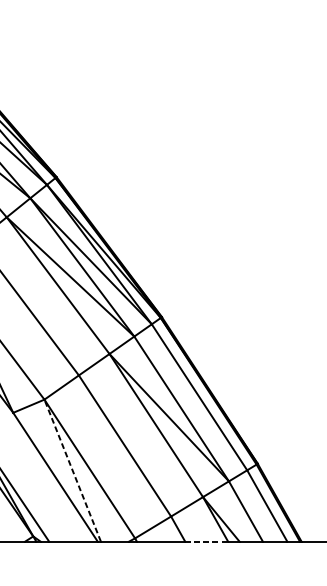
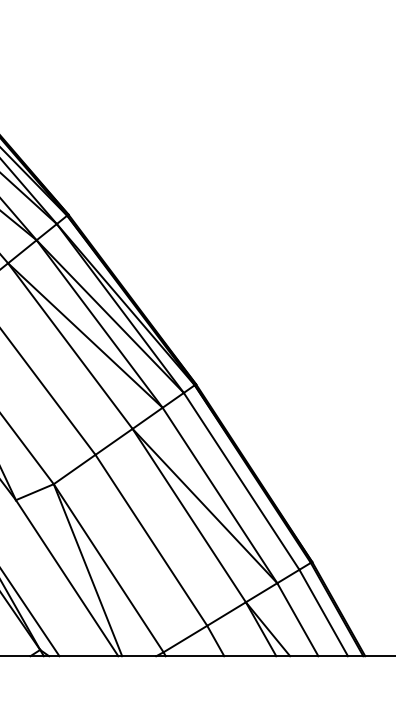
line: (72, 470) -> (87, 570), dashed -> solid
line: (206, 541) -> (250, 656), dashed -> solid

